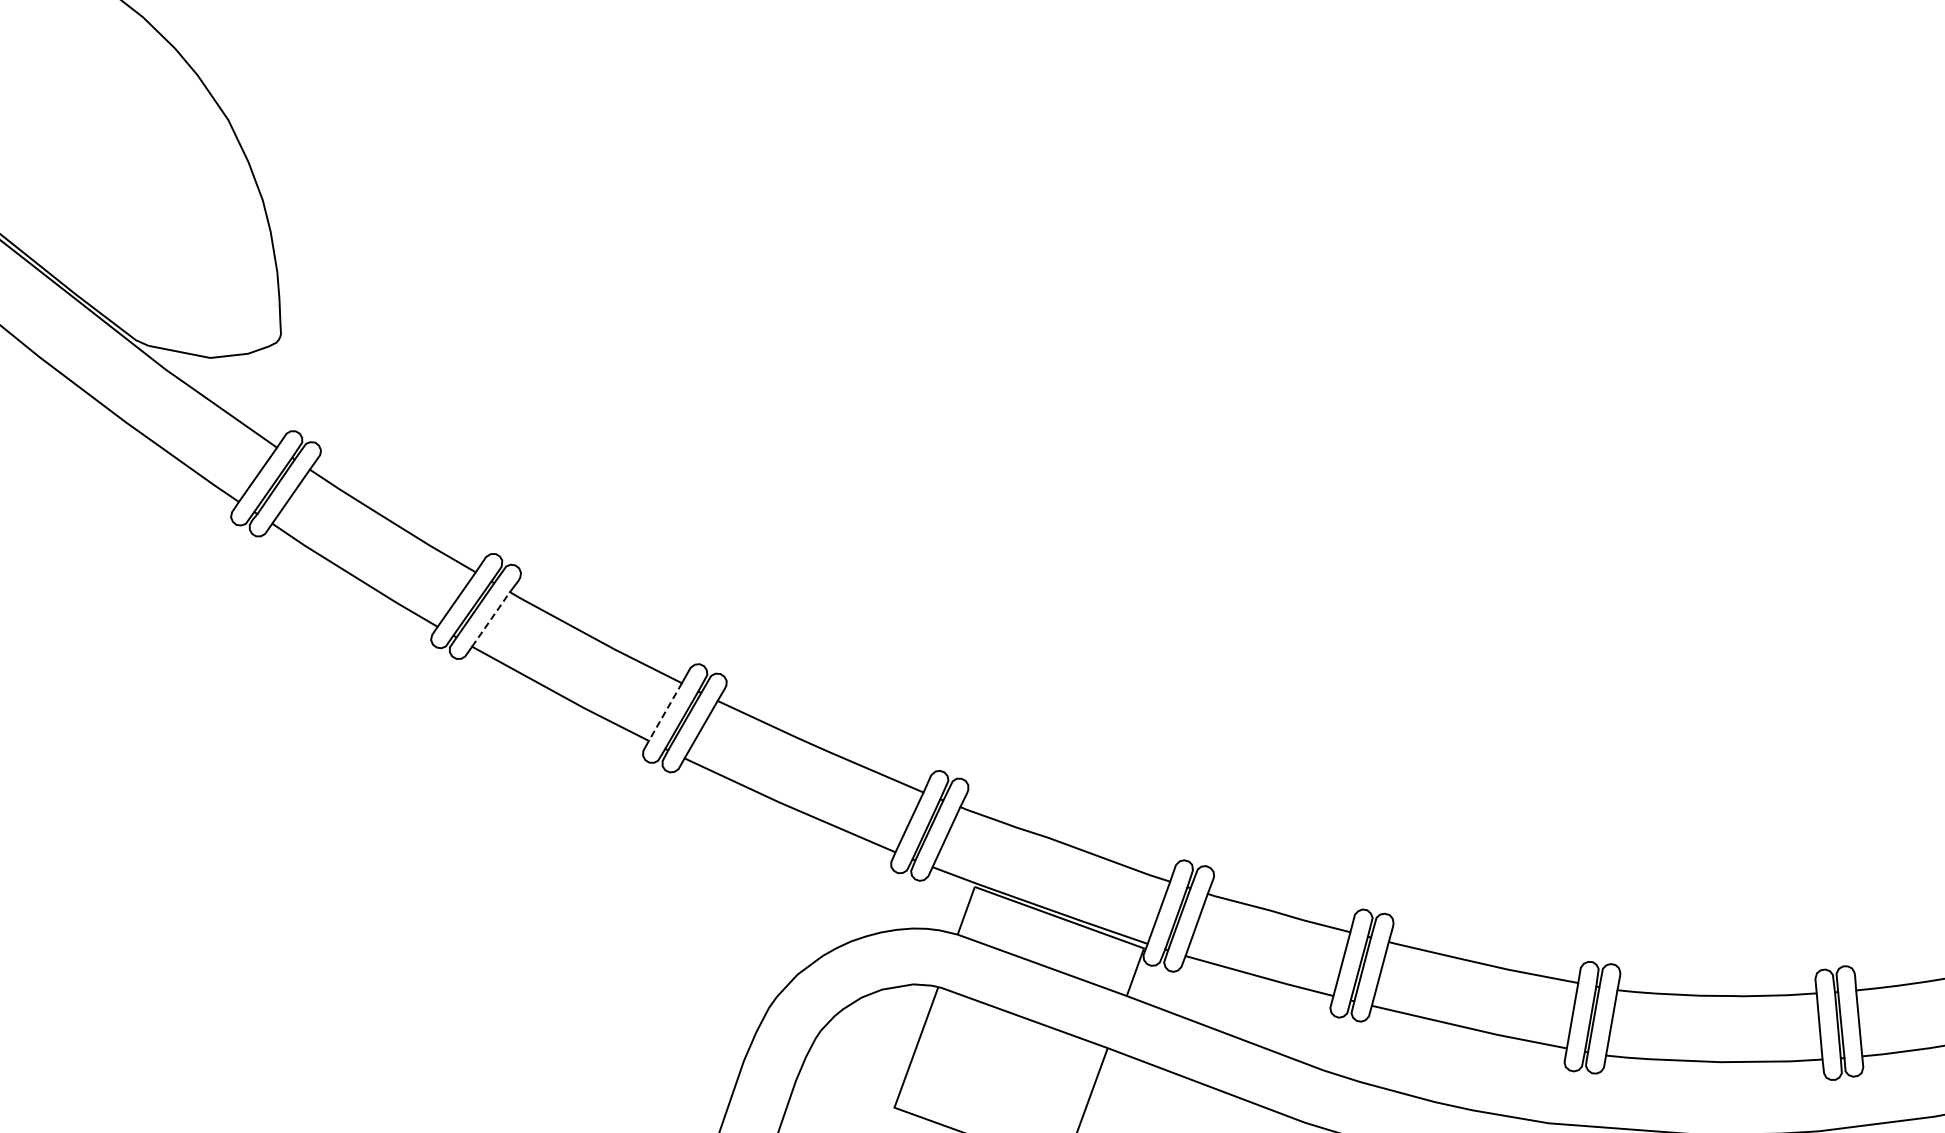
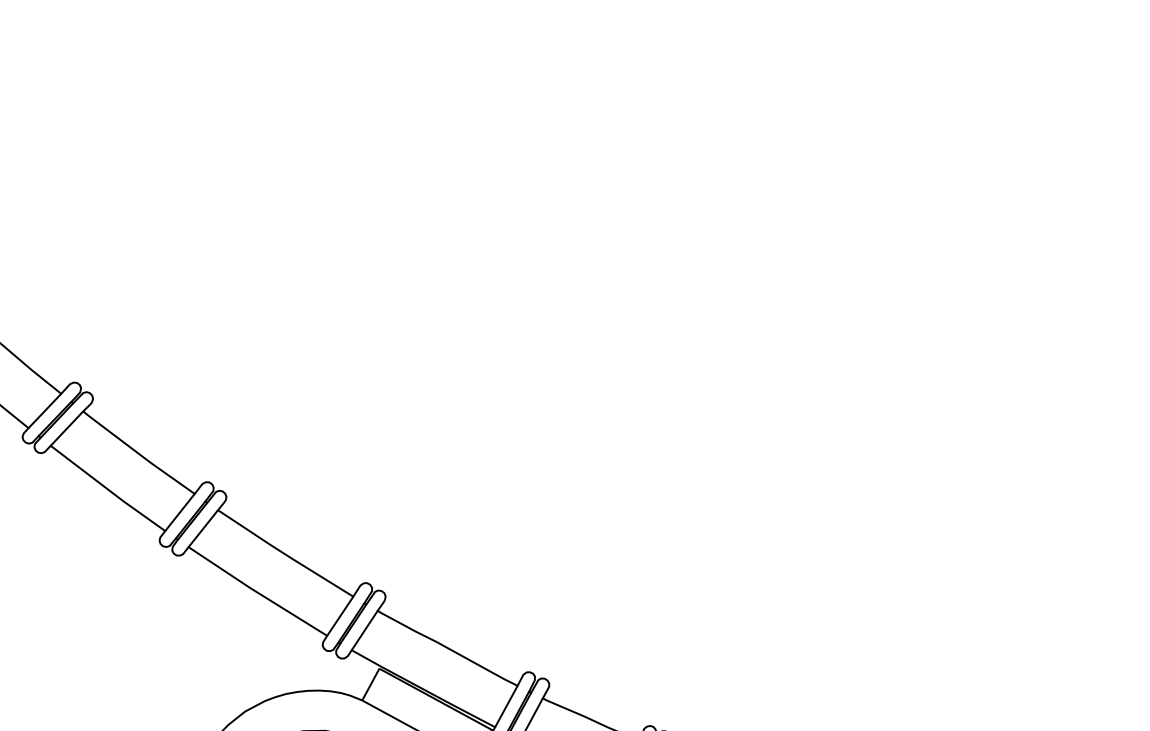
line: (491, 619) -> (67, 428), dashed -> solid
line: (665, 712) -> (180, 512), dashed -> solid

